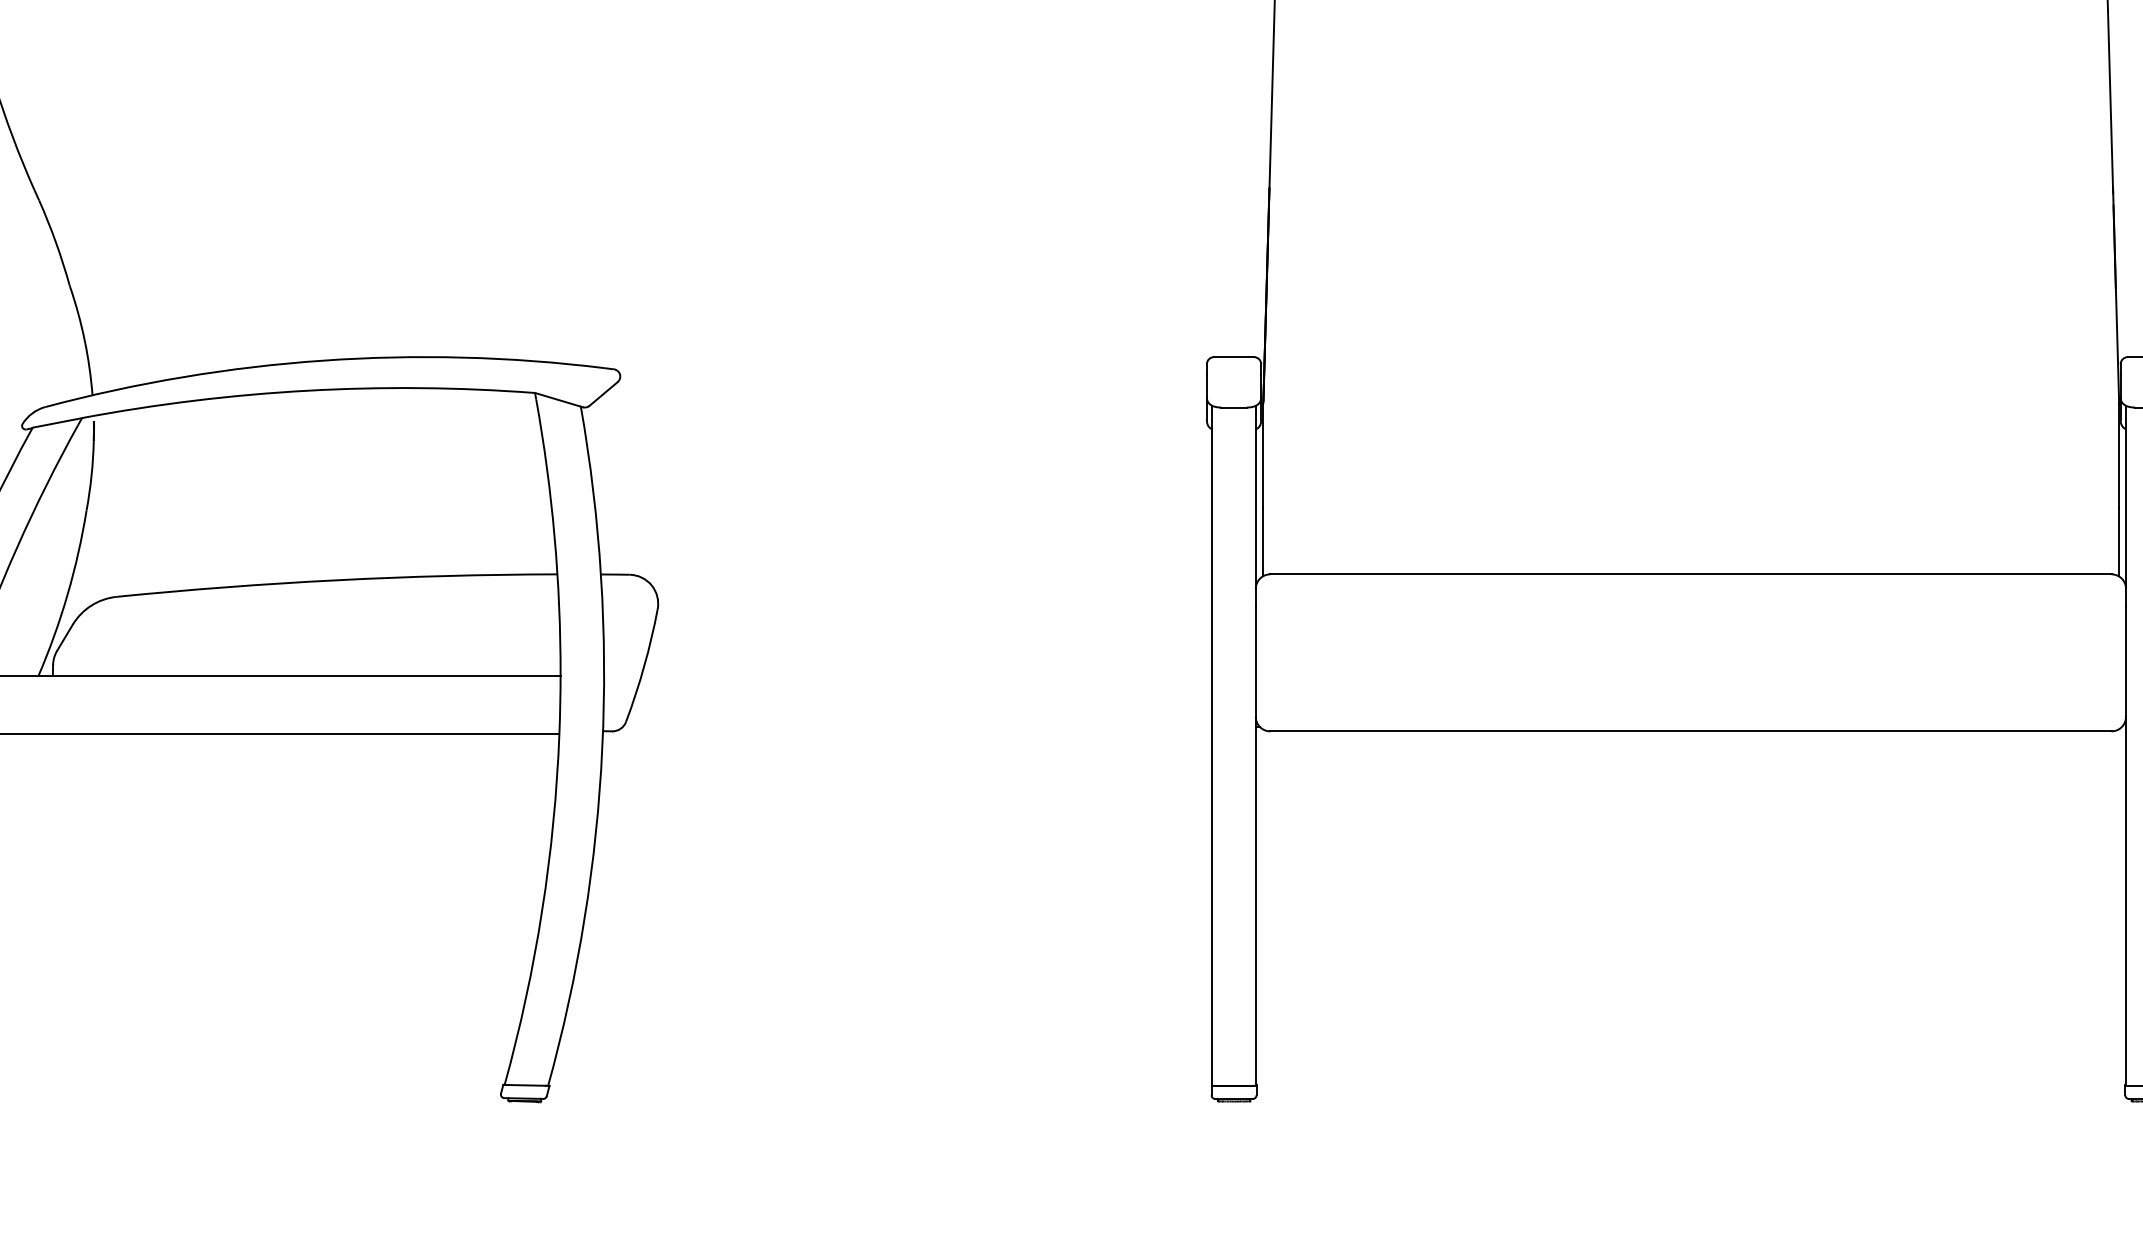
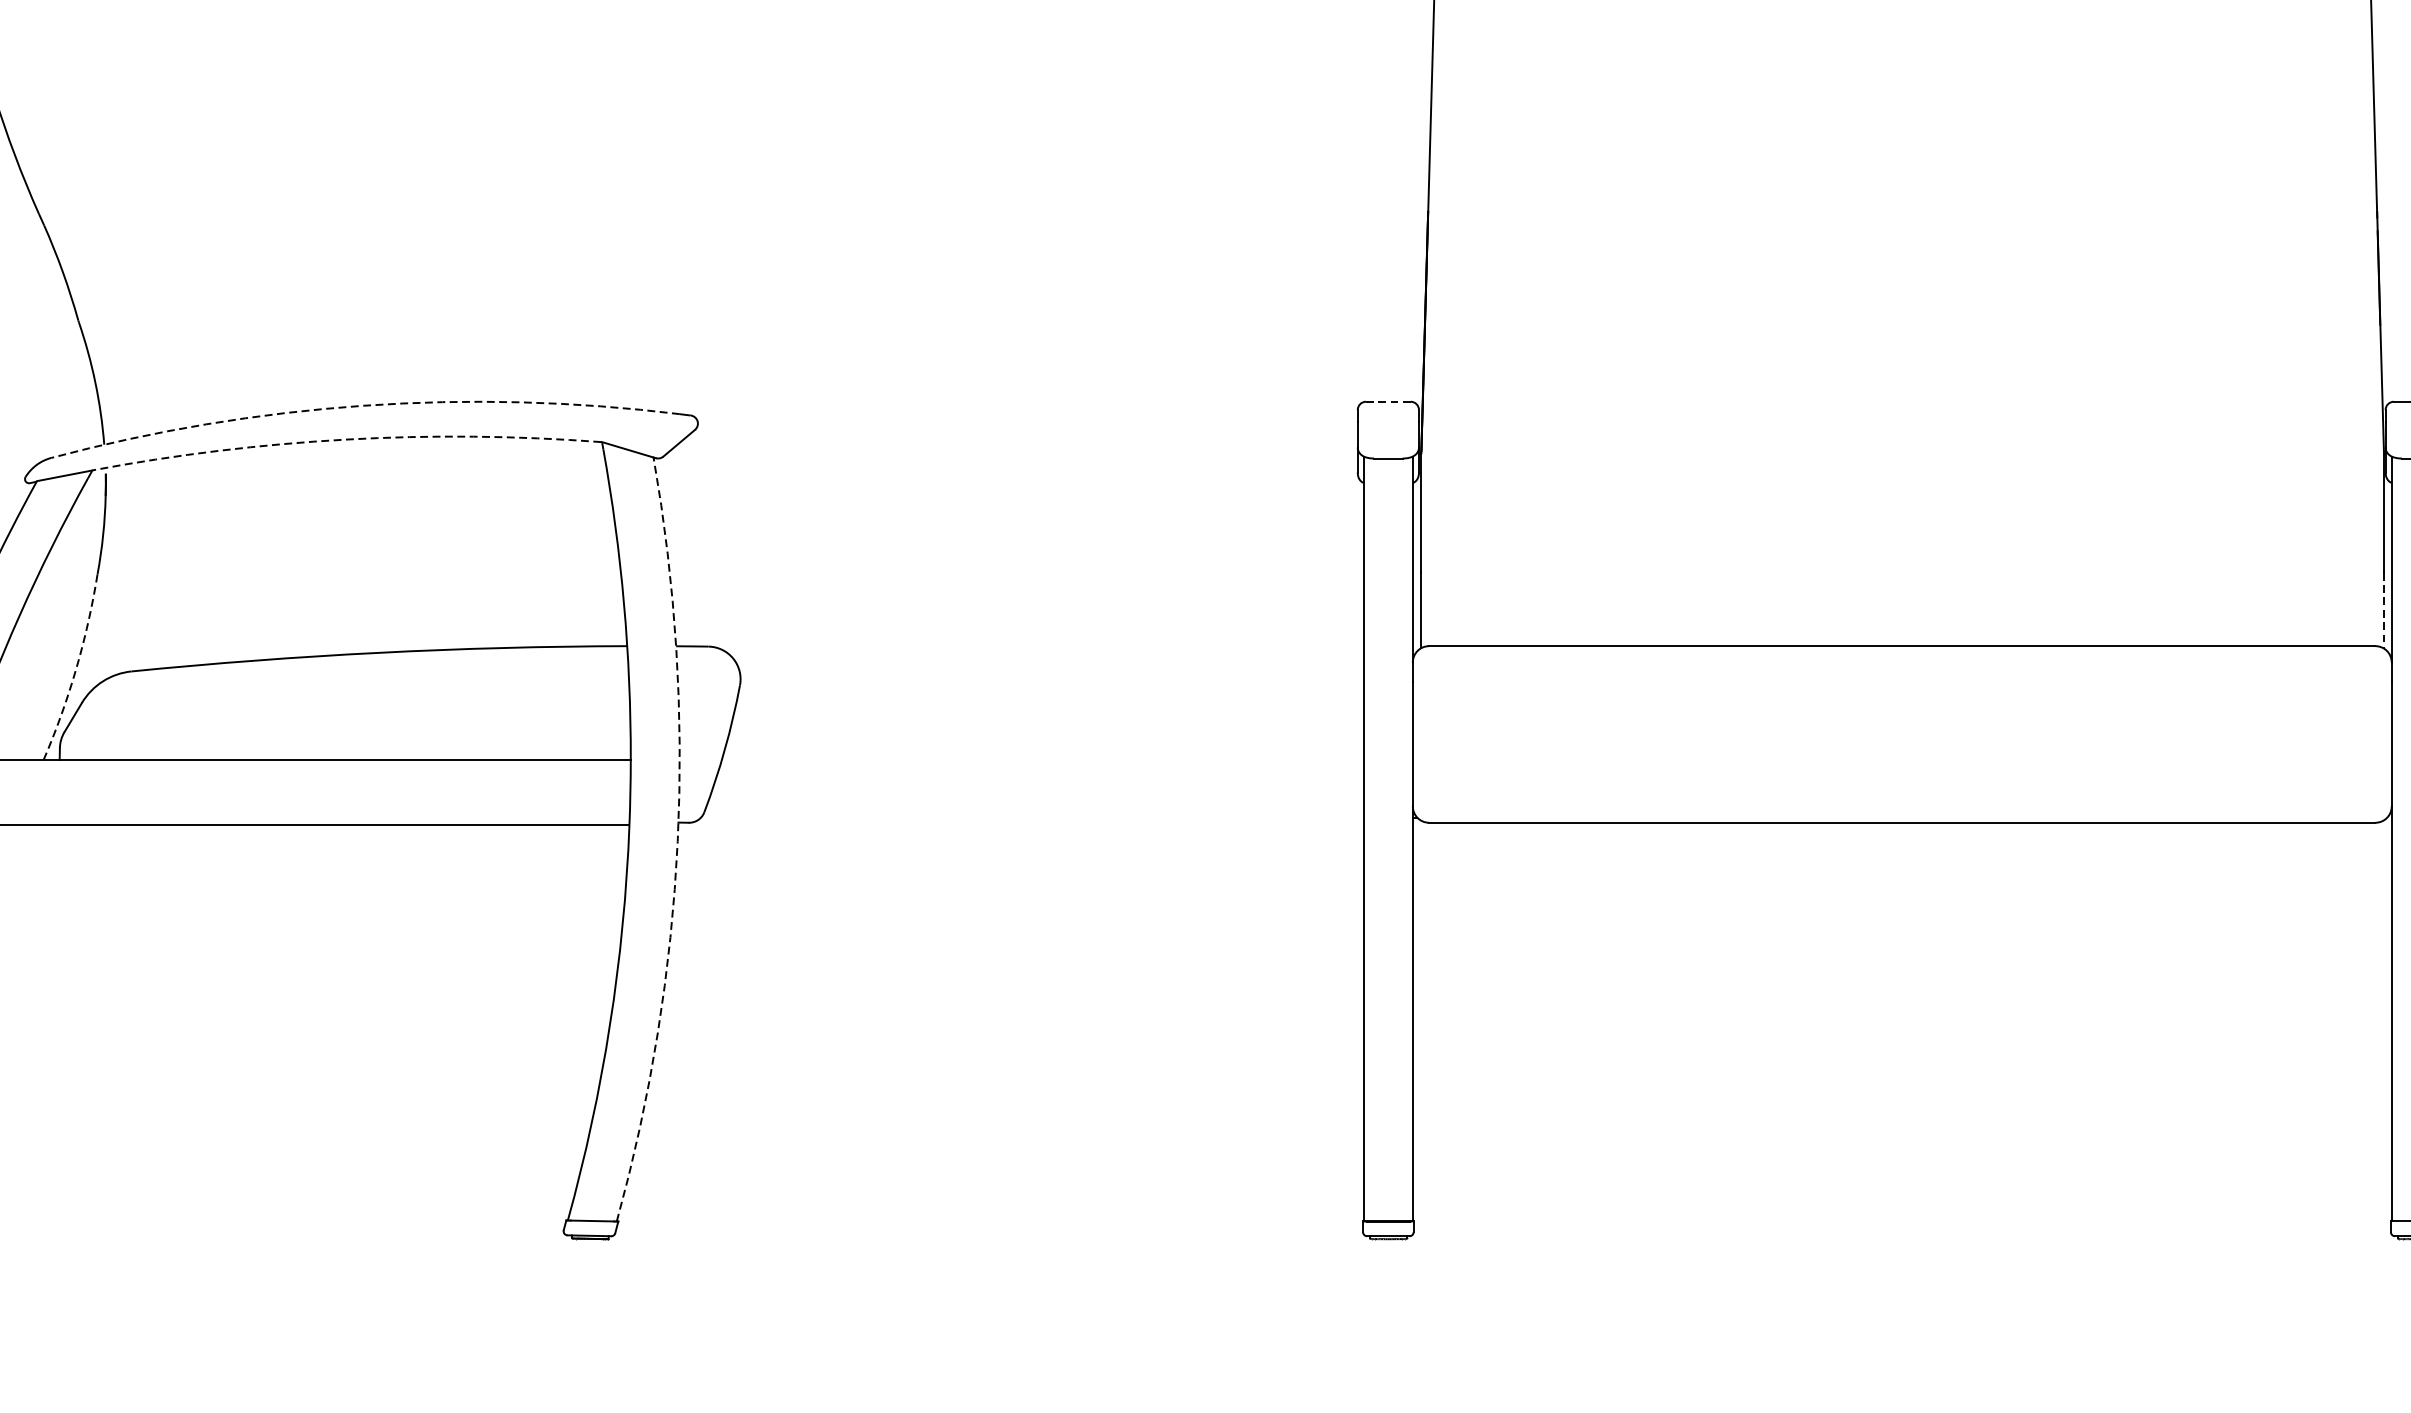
line: (1234, 357) -> (1388, 402), solid -> dashed
arc: (322, 360) -> (362, 405), solid -> dashed
arc: (307, 390) -> (346, 439), solid -> dashed
line: (2119, 542) -> (2384, 610), solid -> dashed
arc: (67, 594) -> (76, 668), solid -> dashed
arc: (602, 748) -> (677, 842), solid -> dashed

